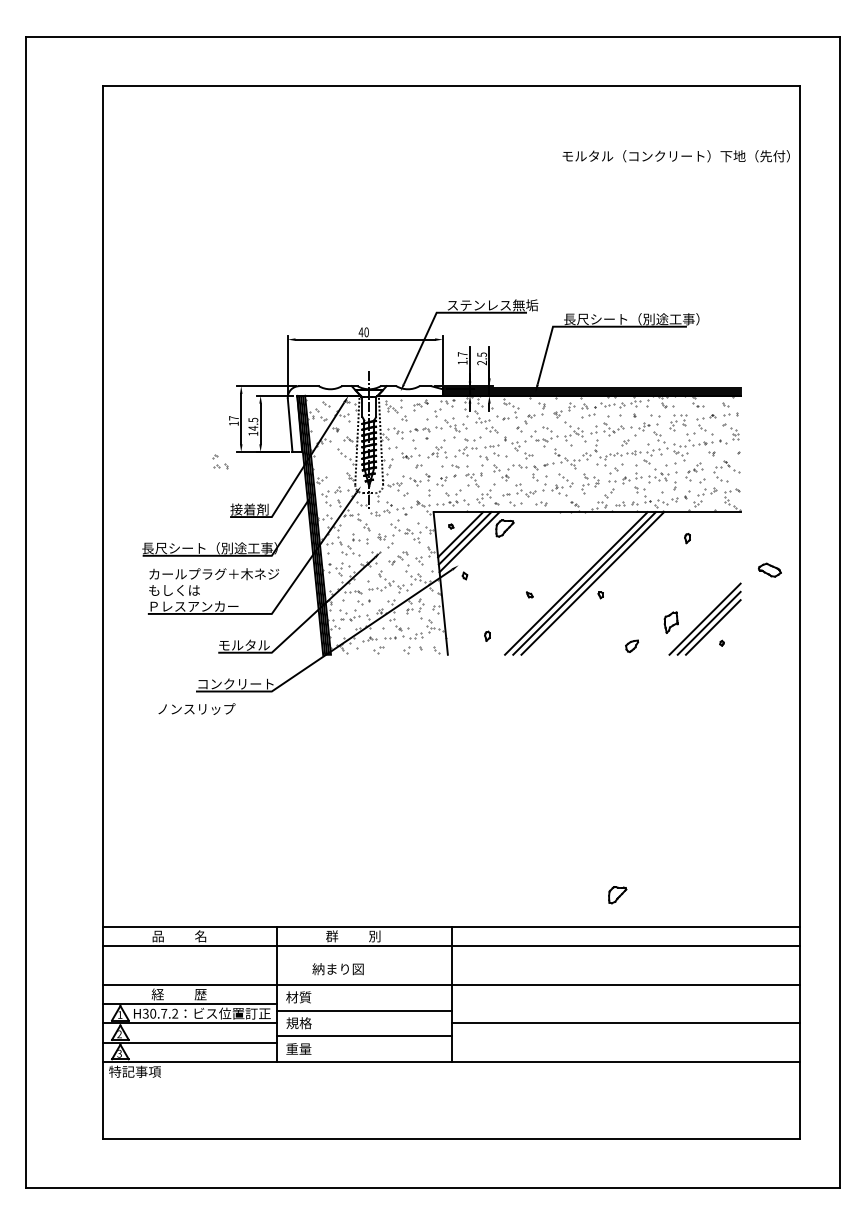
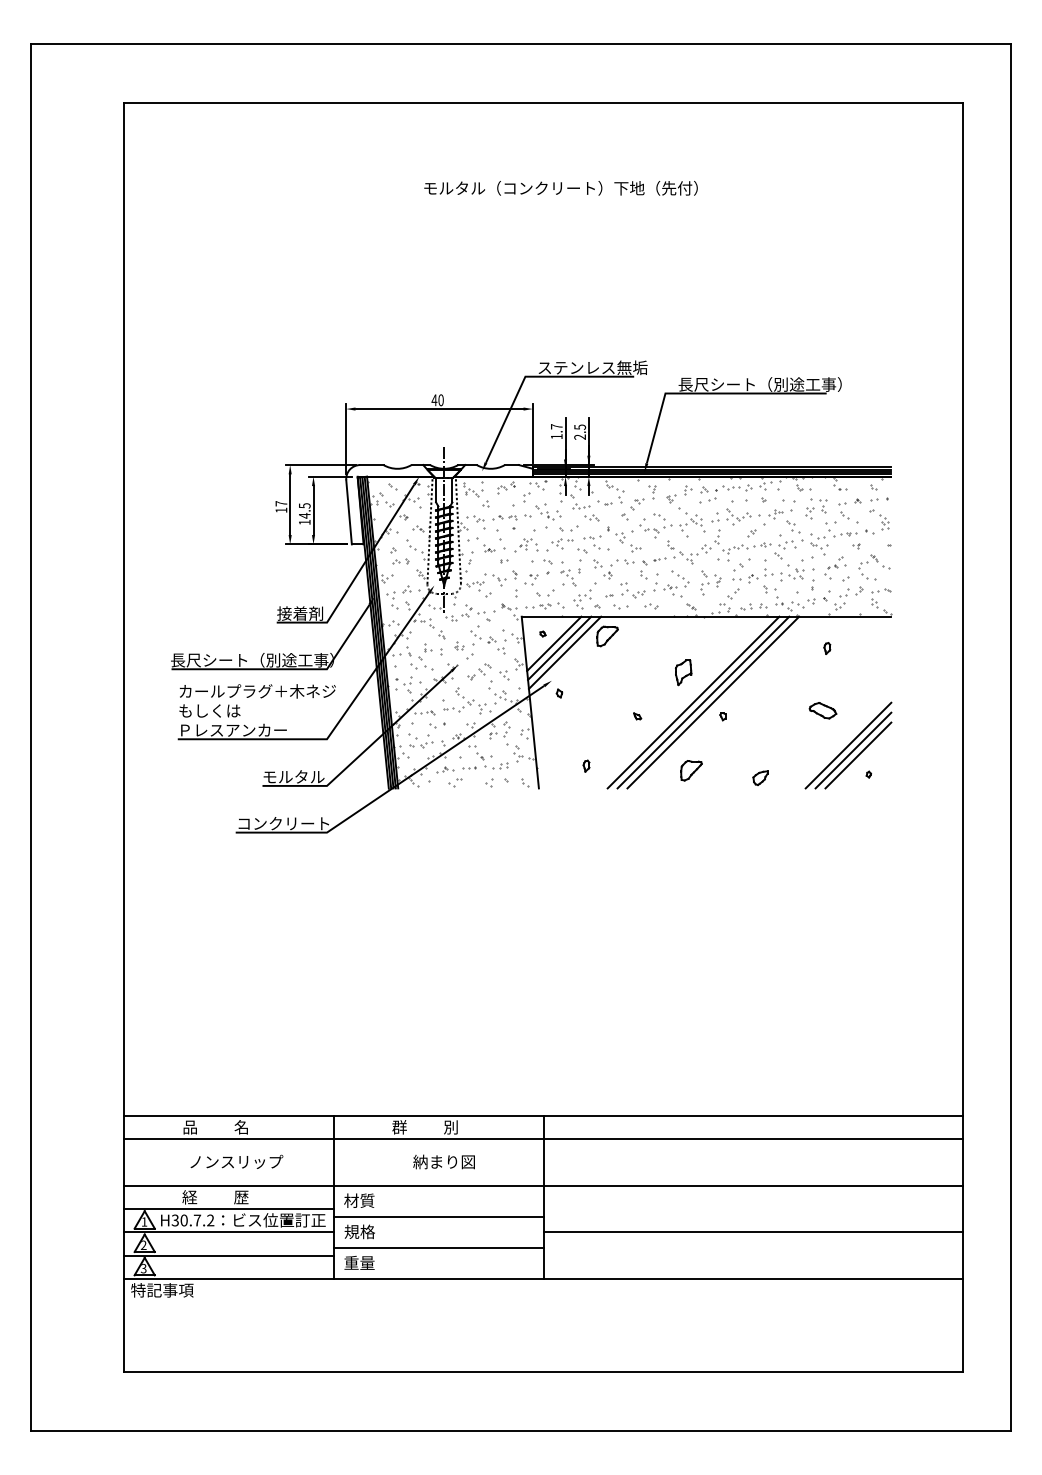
text: (675, 156) -> (560, 188), moved
part: (220, 461) -> (400, 555), moved
part: (769, 569) -> (822, 709), moved
part: (670, 622) -> (682, 672), moved
text: (196, 708) -> (236, 1161), moved
part: (617, 895) -> (691, 771), moved
text: (337, 969) -> (443, 1162), moved

